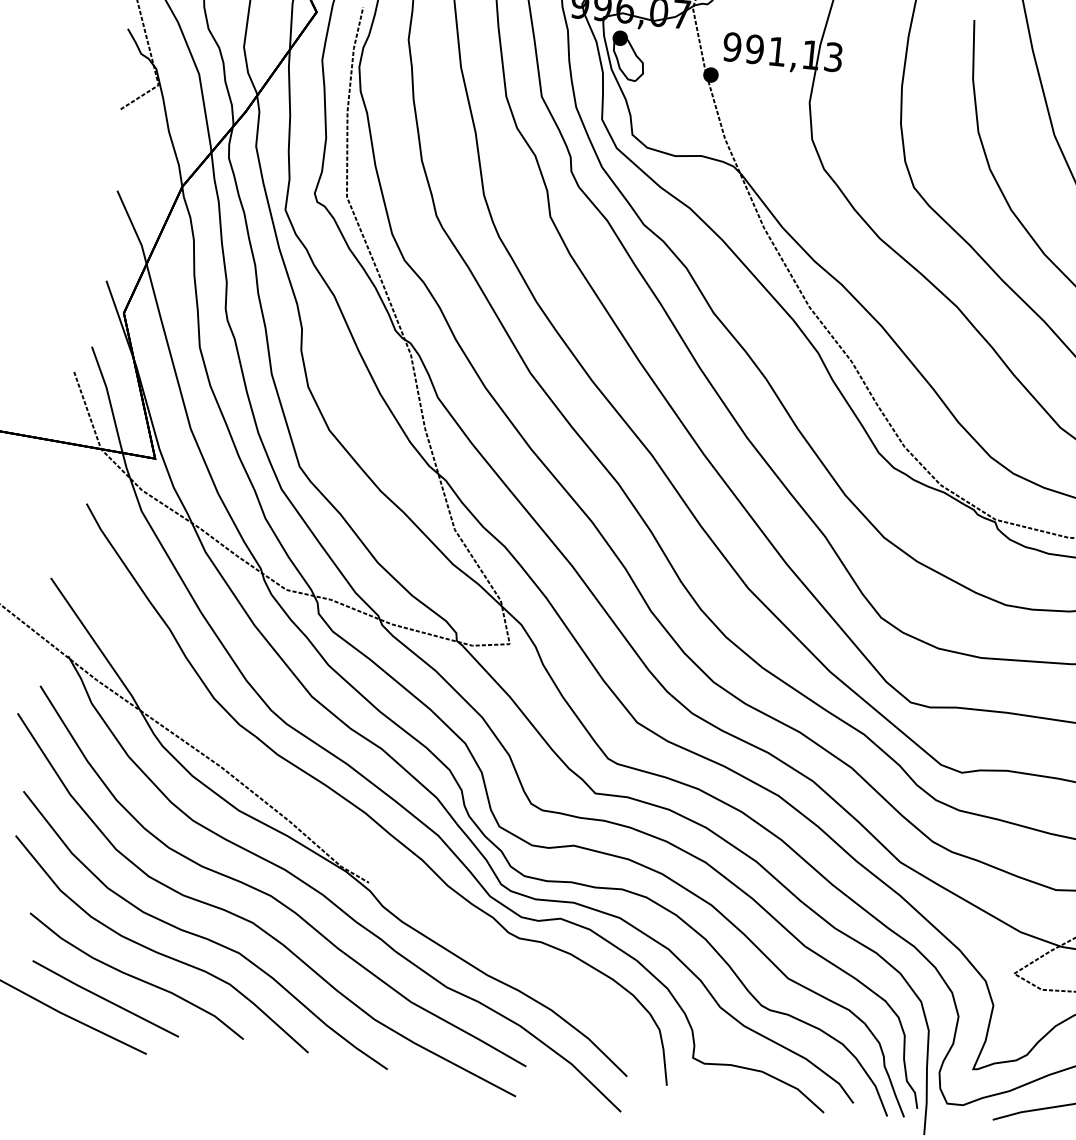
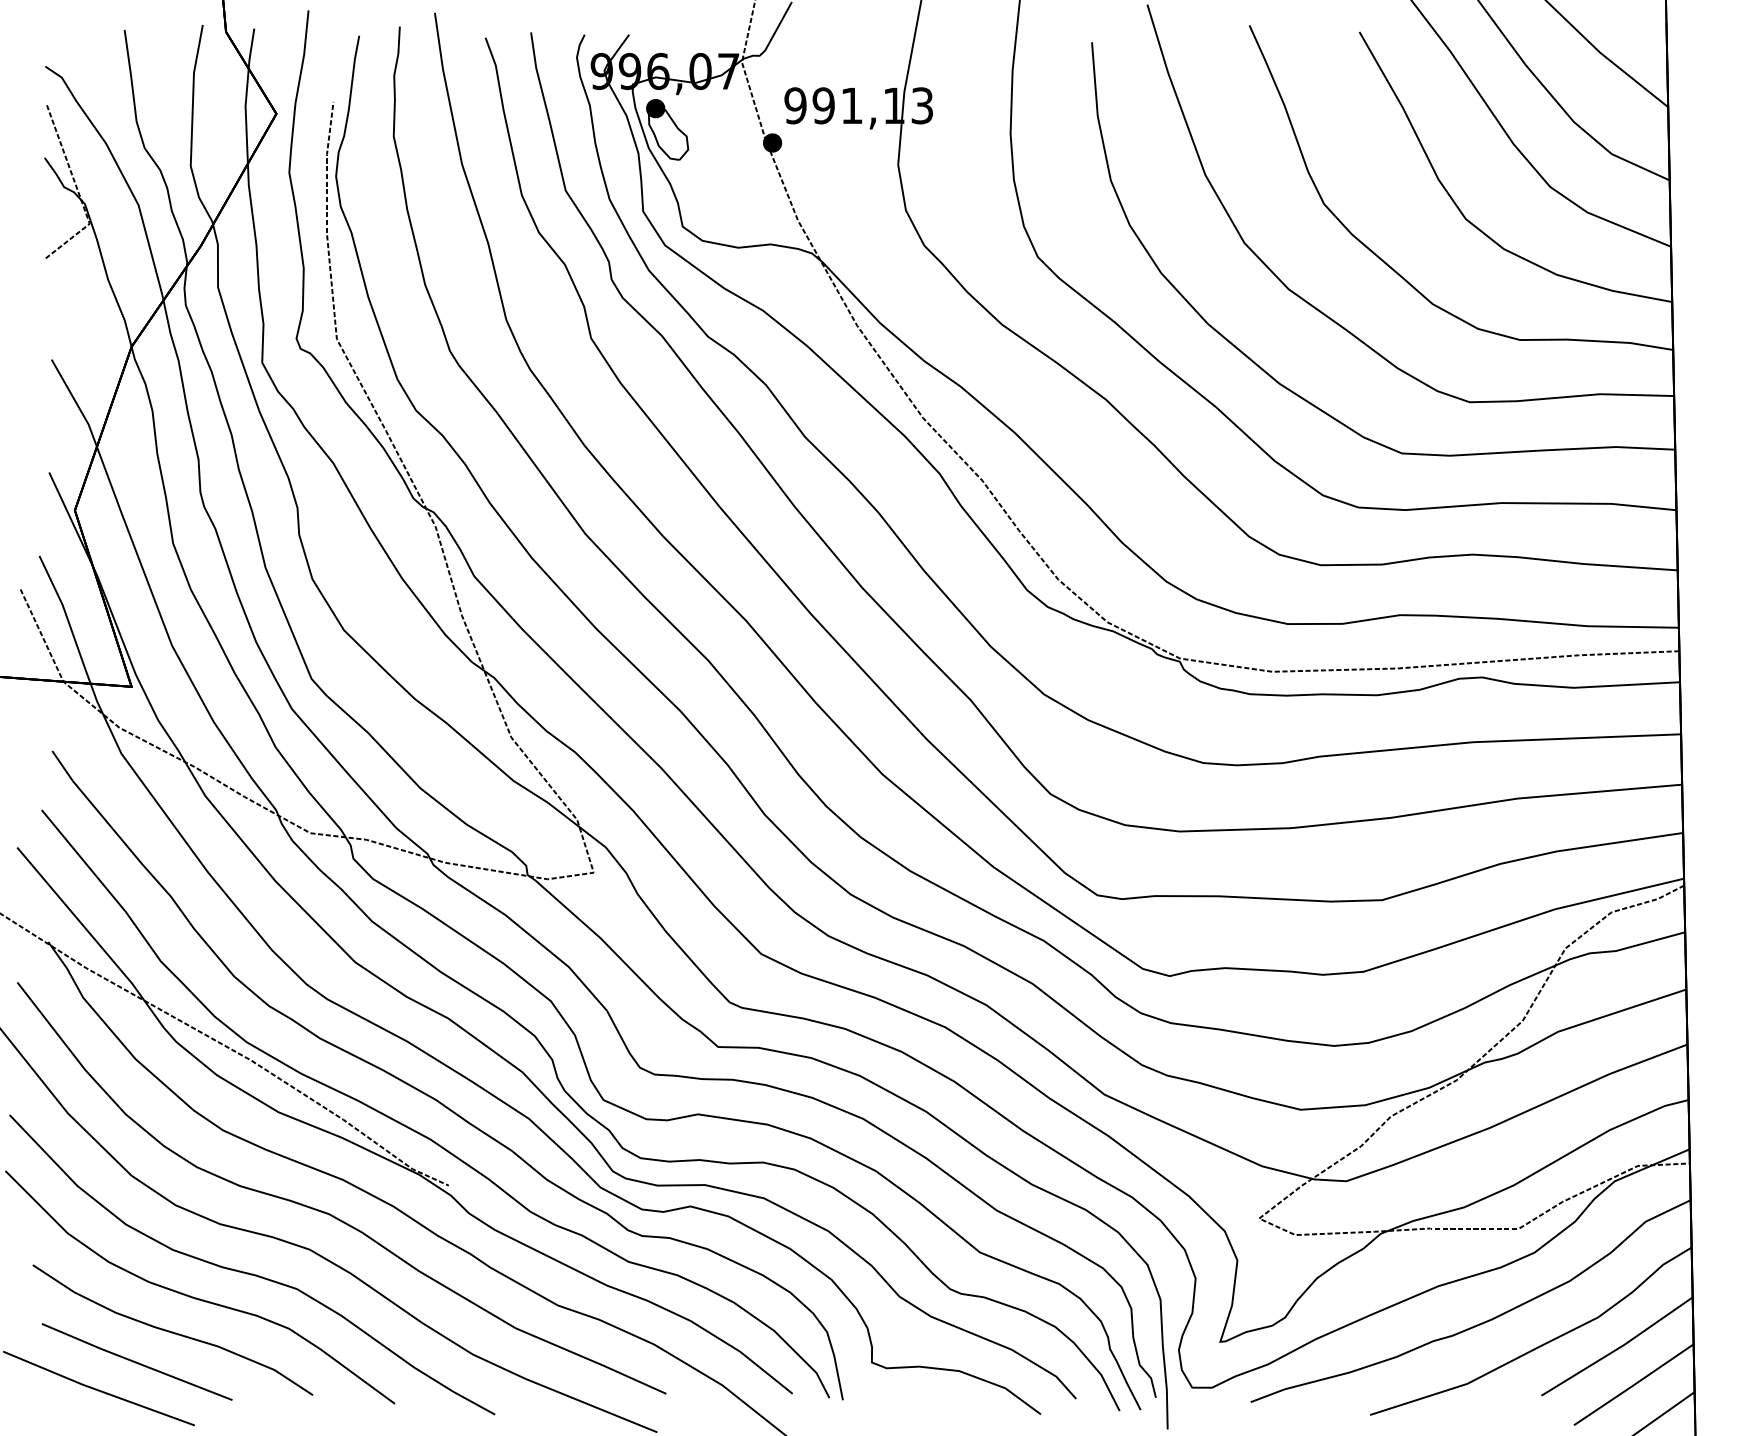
part: (351, 838) -> (421, 1133), added

